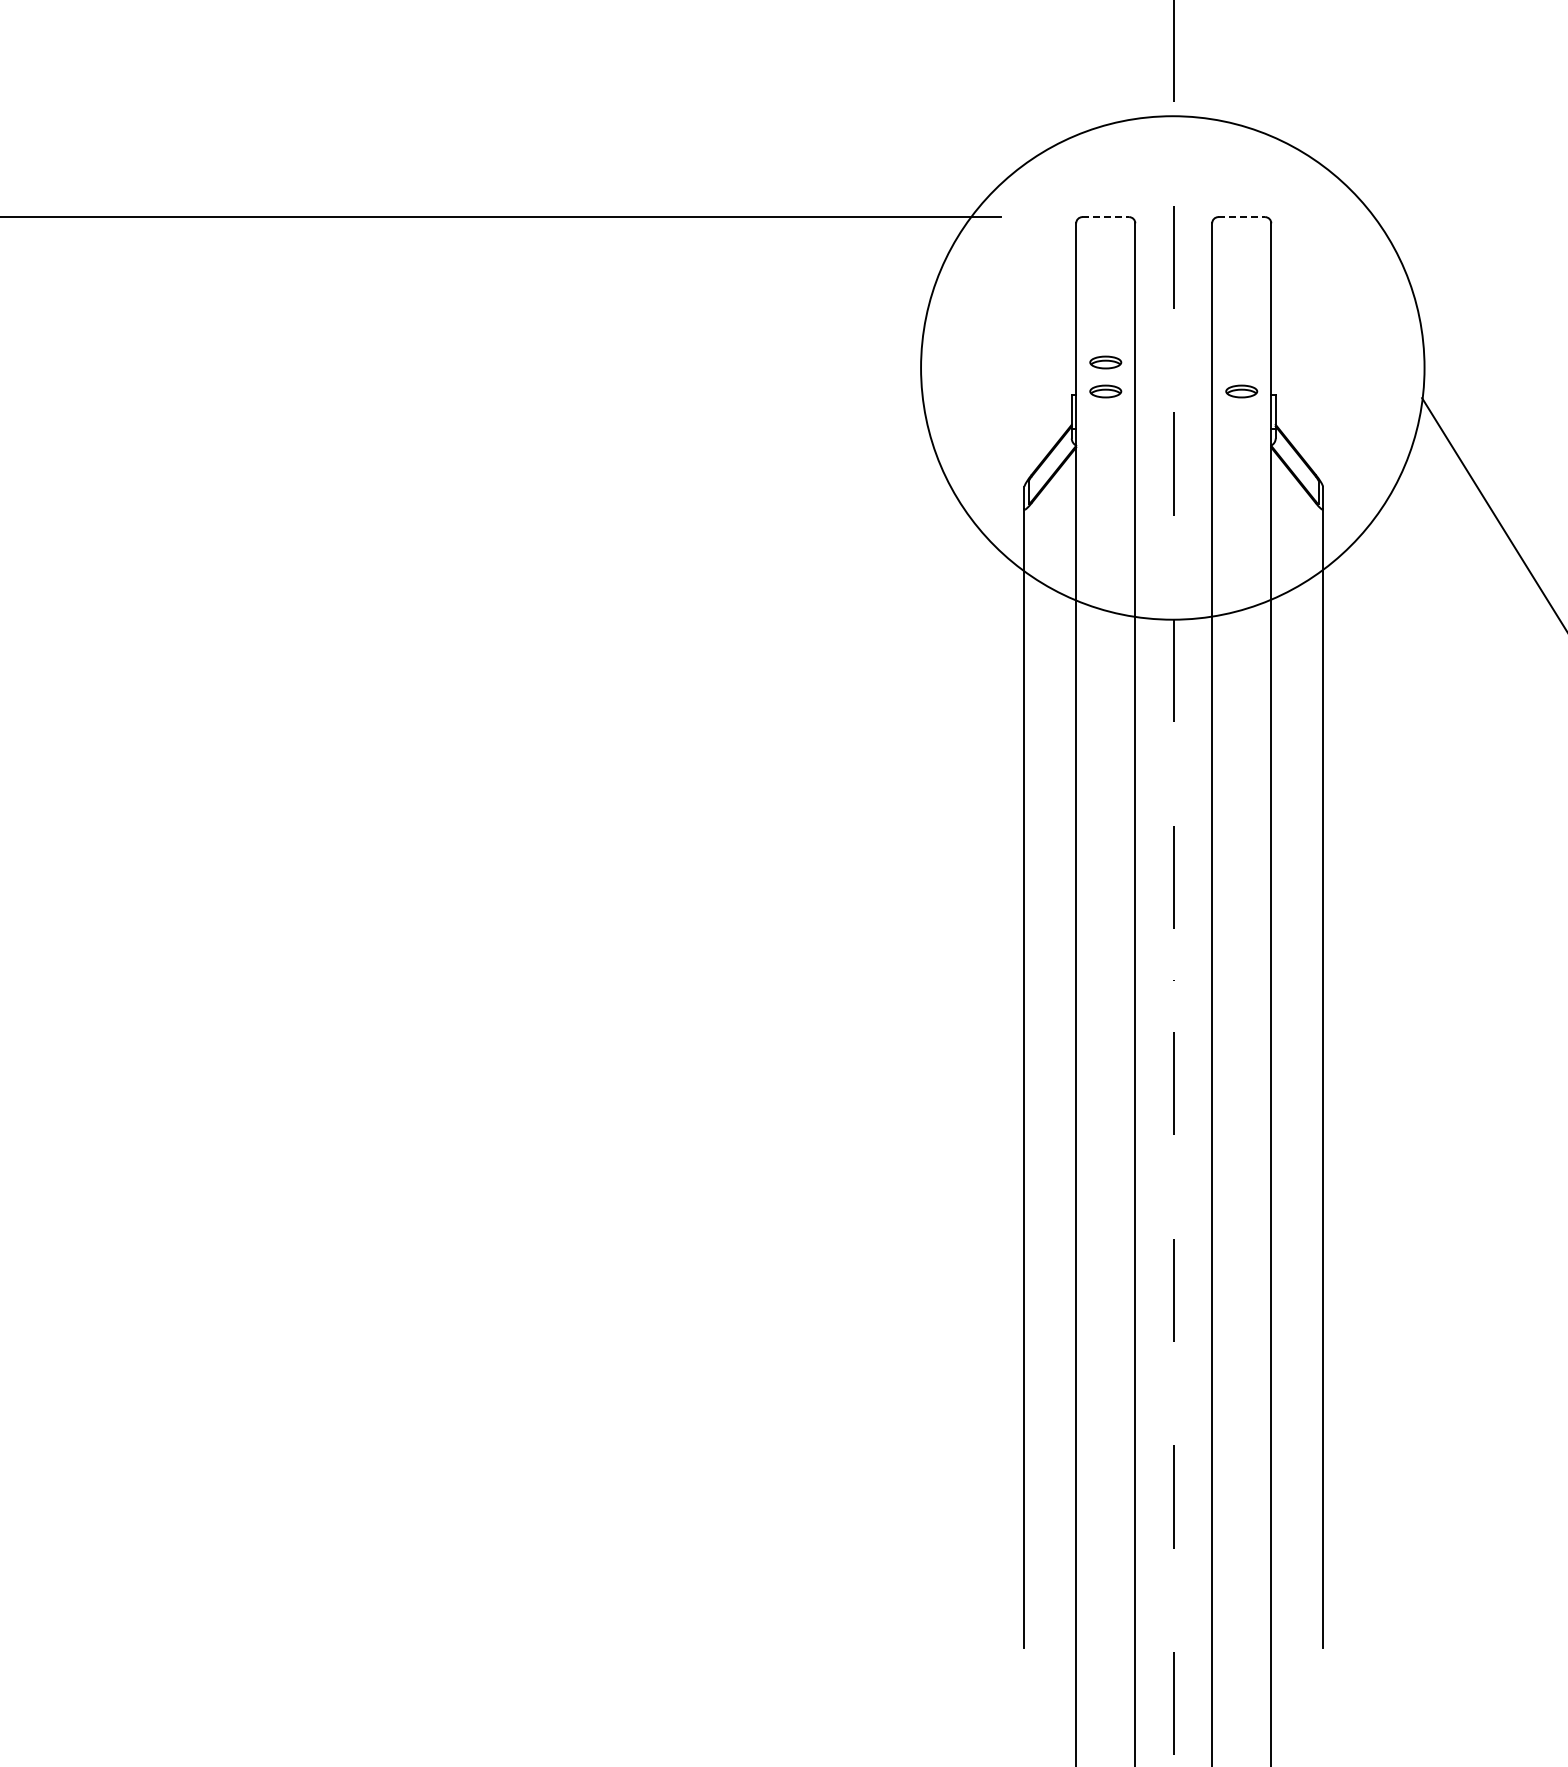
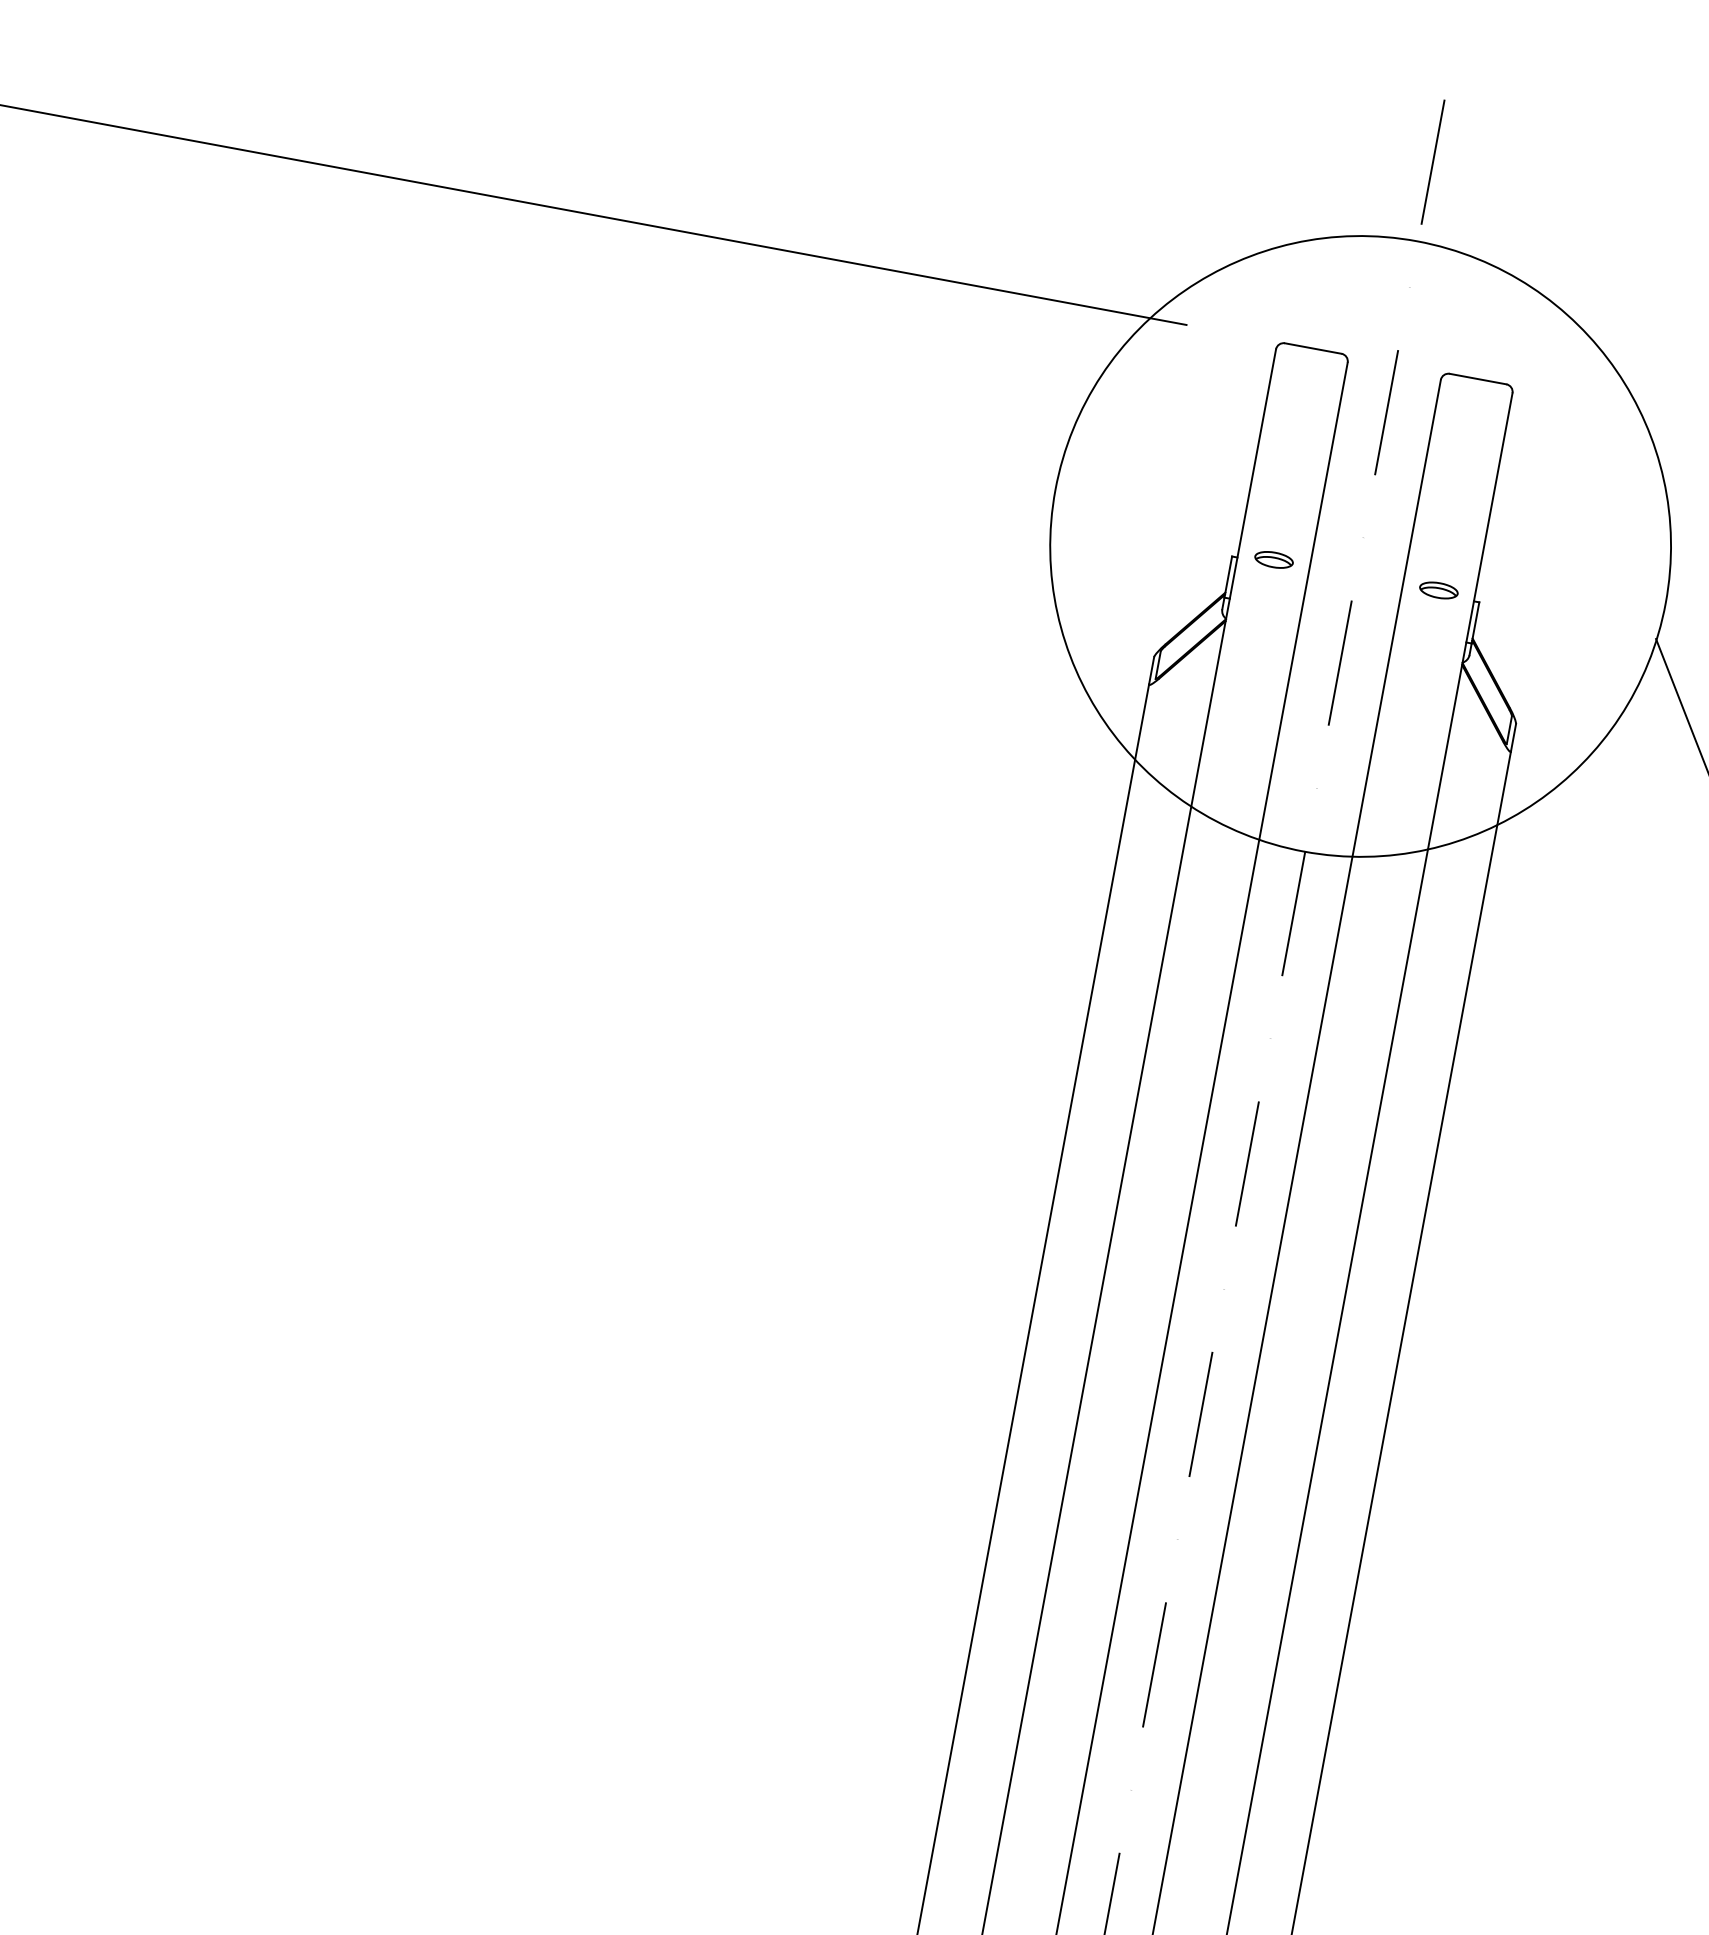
line: (1106, 217) -> (1314, 349), dashed -> solid
line: (1242, 217) -> (1478, 379), dashed -> solid
part: (1105, 362) -> (1280, 524), removed

